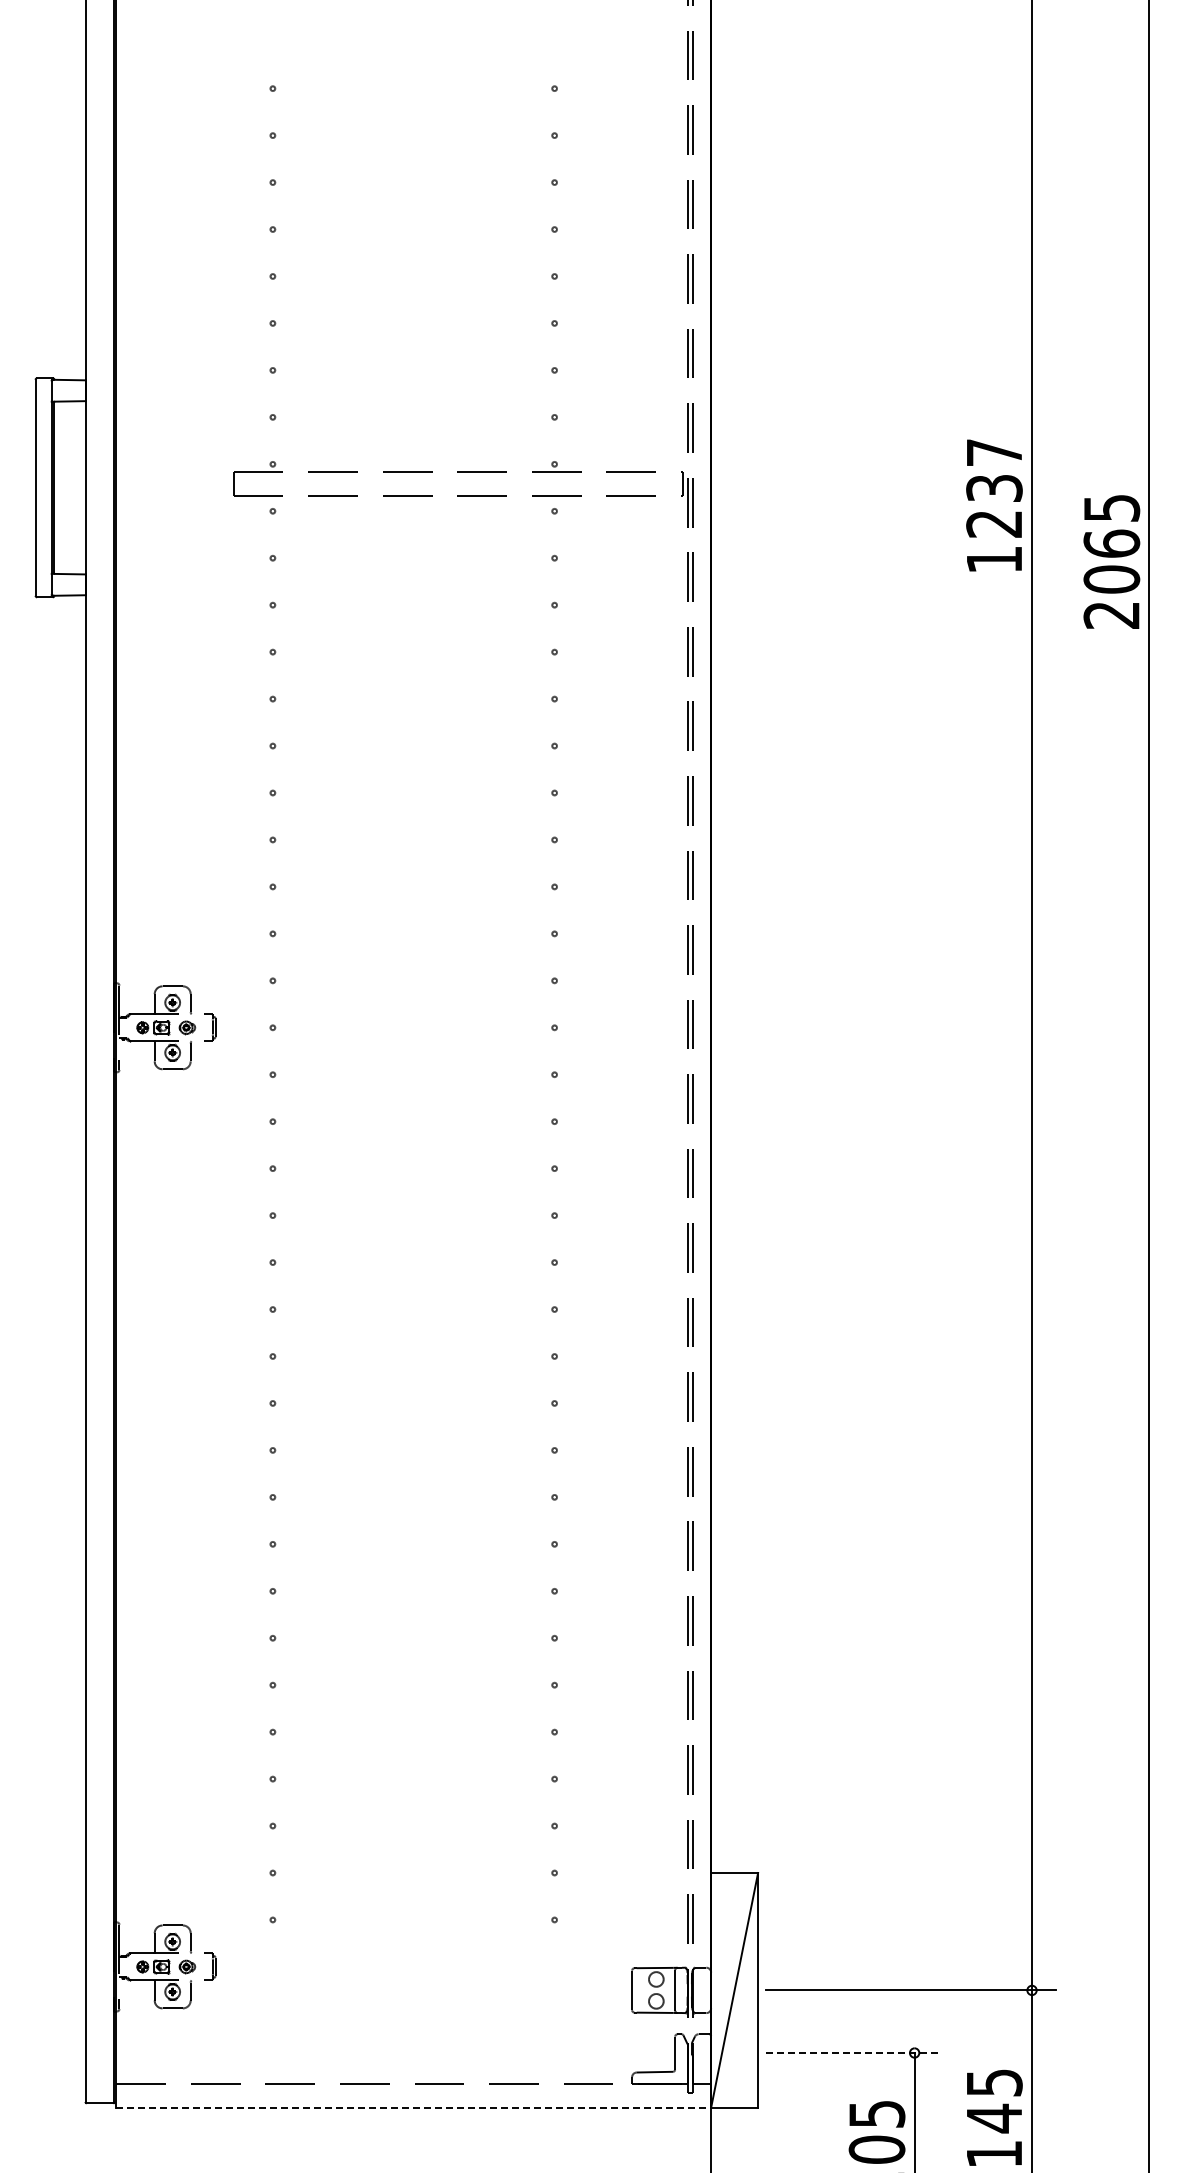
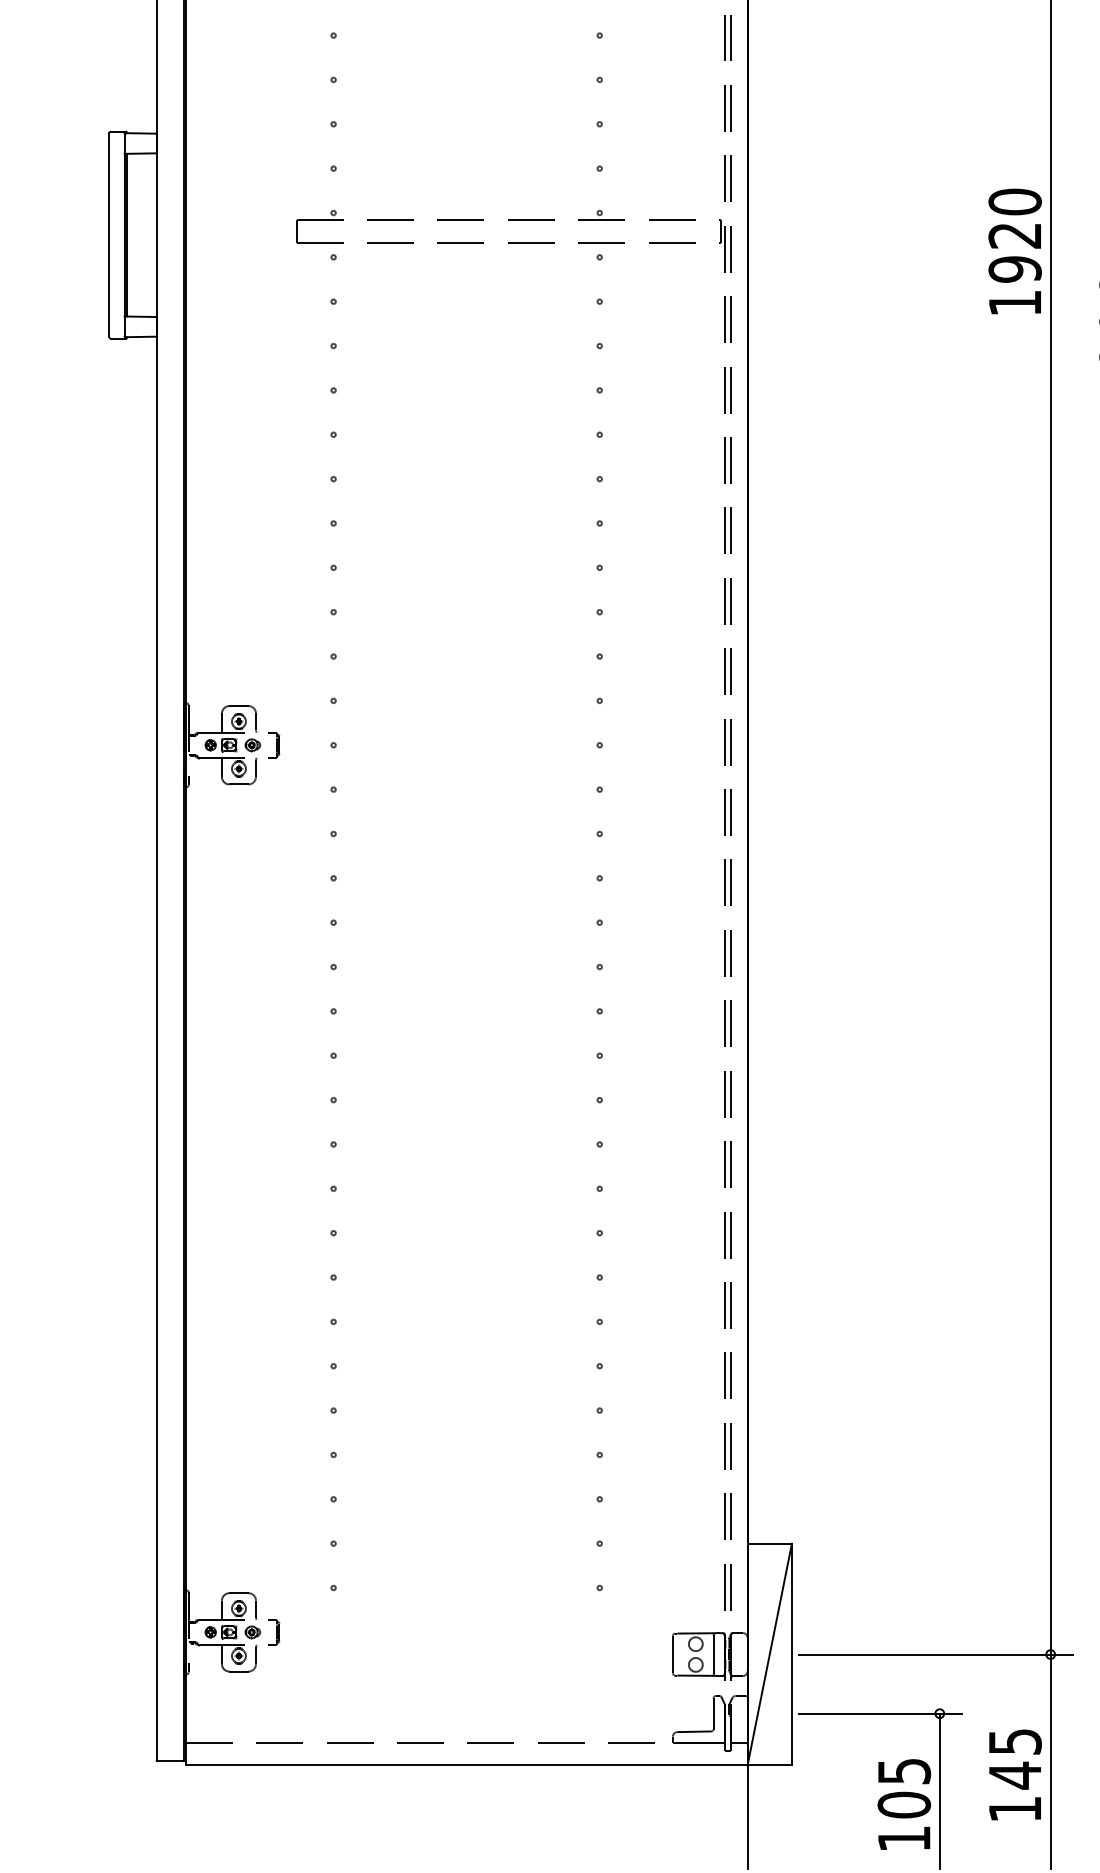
text: (994, 488) -> (1015, 235), 1237 -> 1920
line: (852, 2053) -> (881, 1714), dashed -> solid
line: (414, 2107) -> (467, 1765), dashed -> solid

